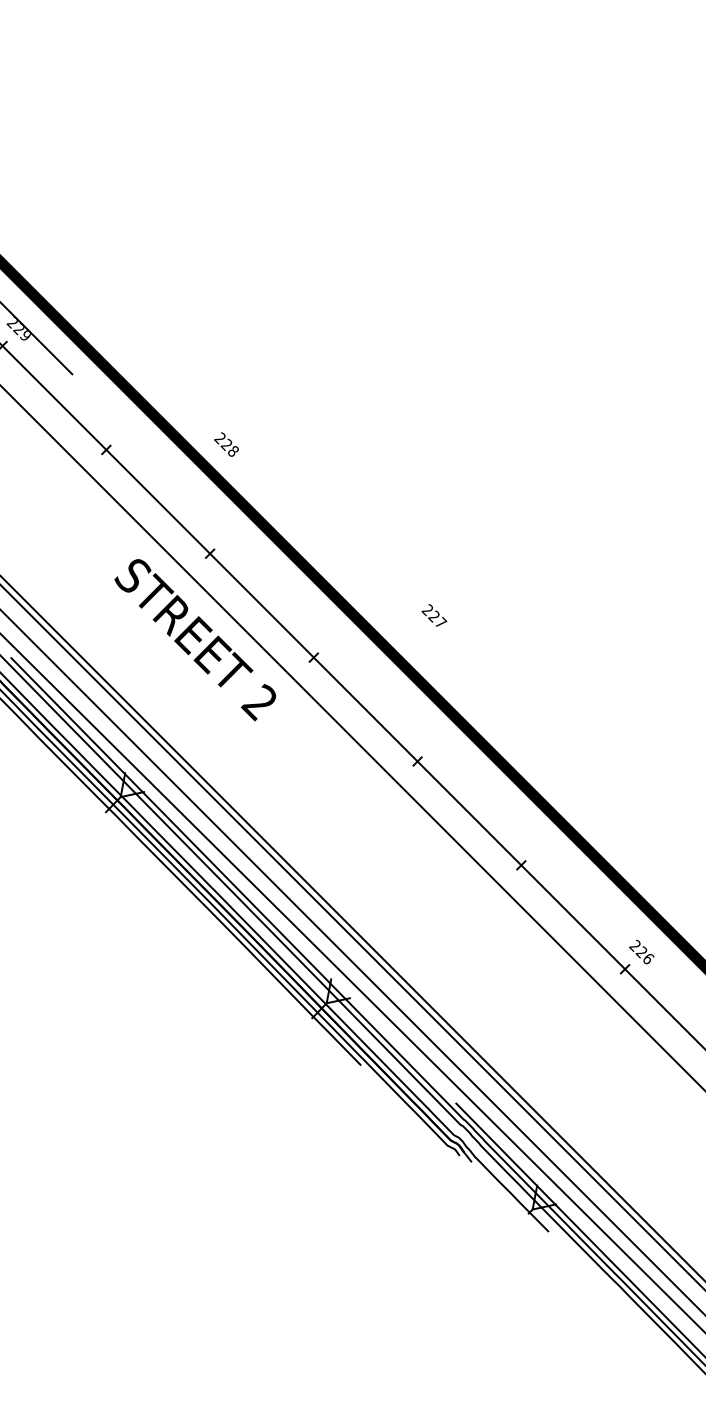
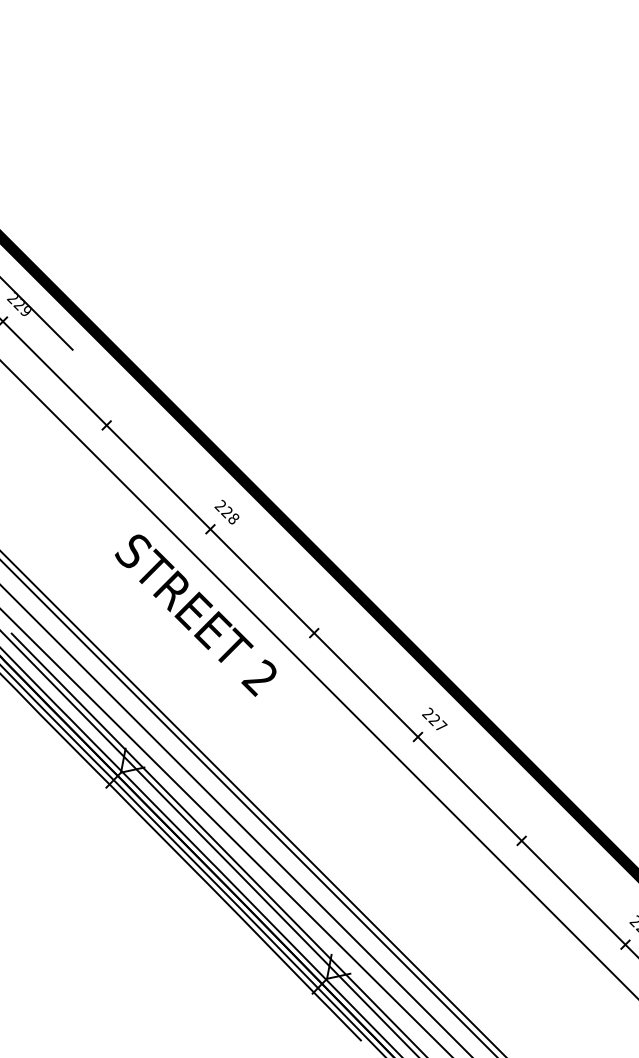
text: (226, 444) -> (226, 512), moved
text: (434, 615) -> (434, 719), moved

